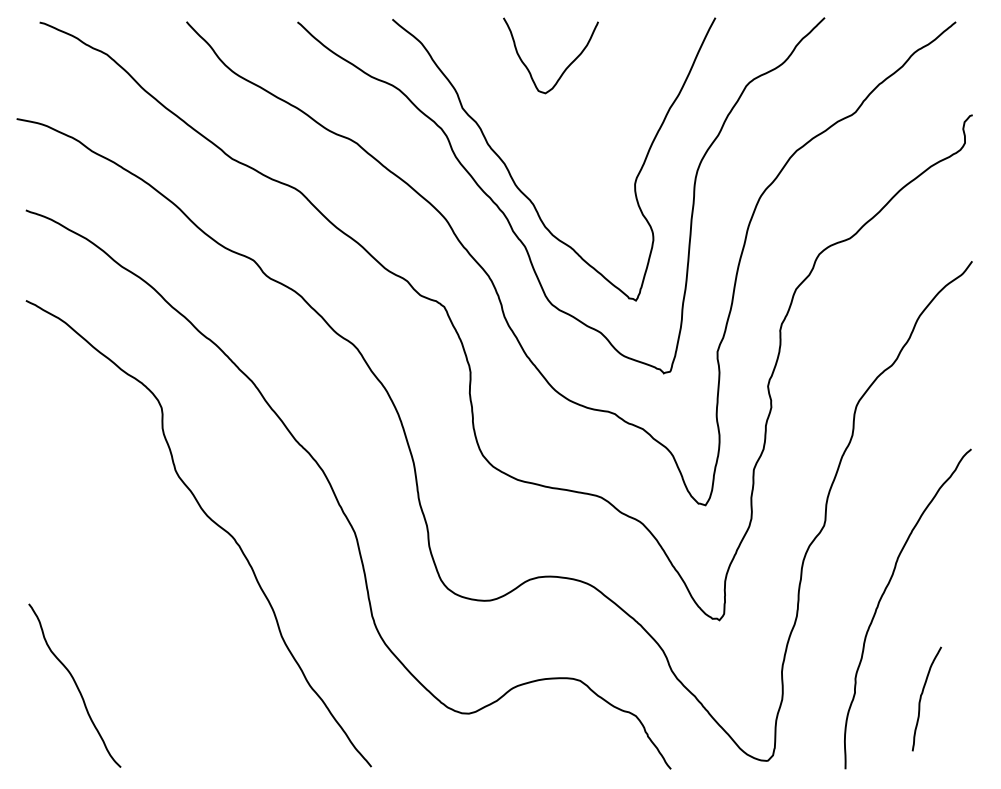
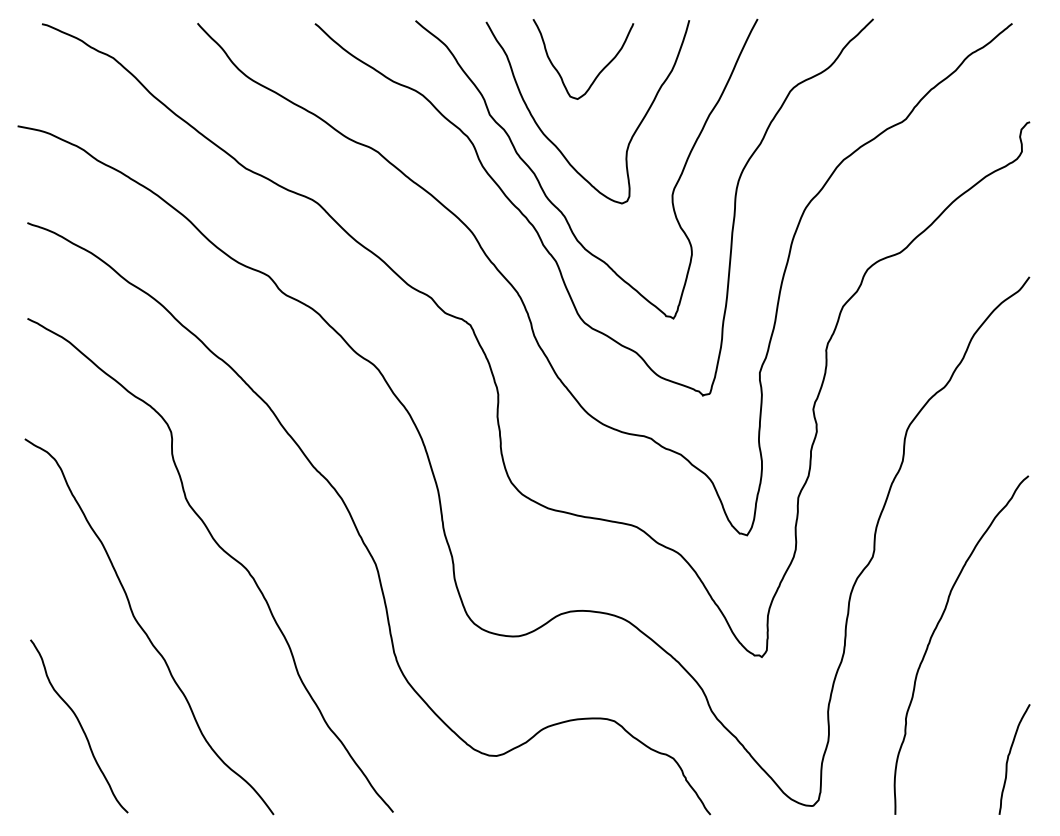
curve: (524, 136) -> (555, 144), added
curve: (135, 593) -> (143, 628), added
curve: (922, 696) -> (1009, 756), moved

